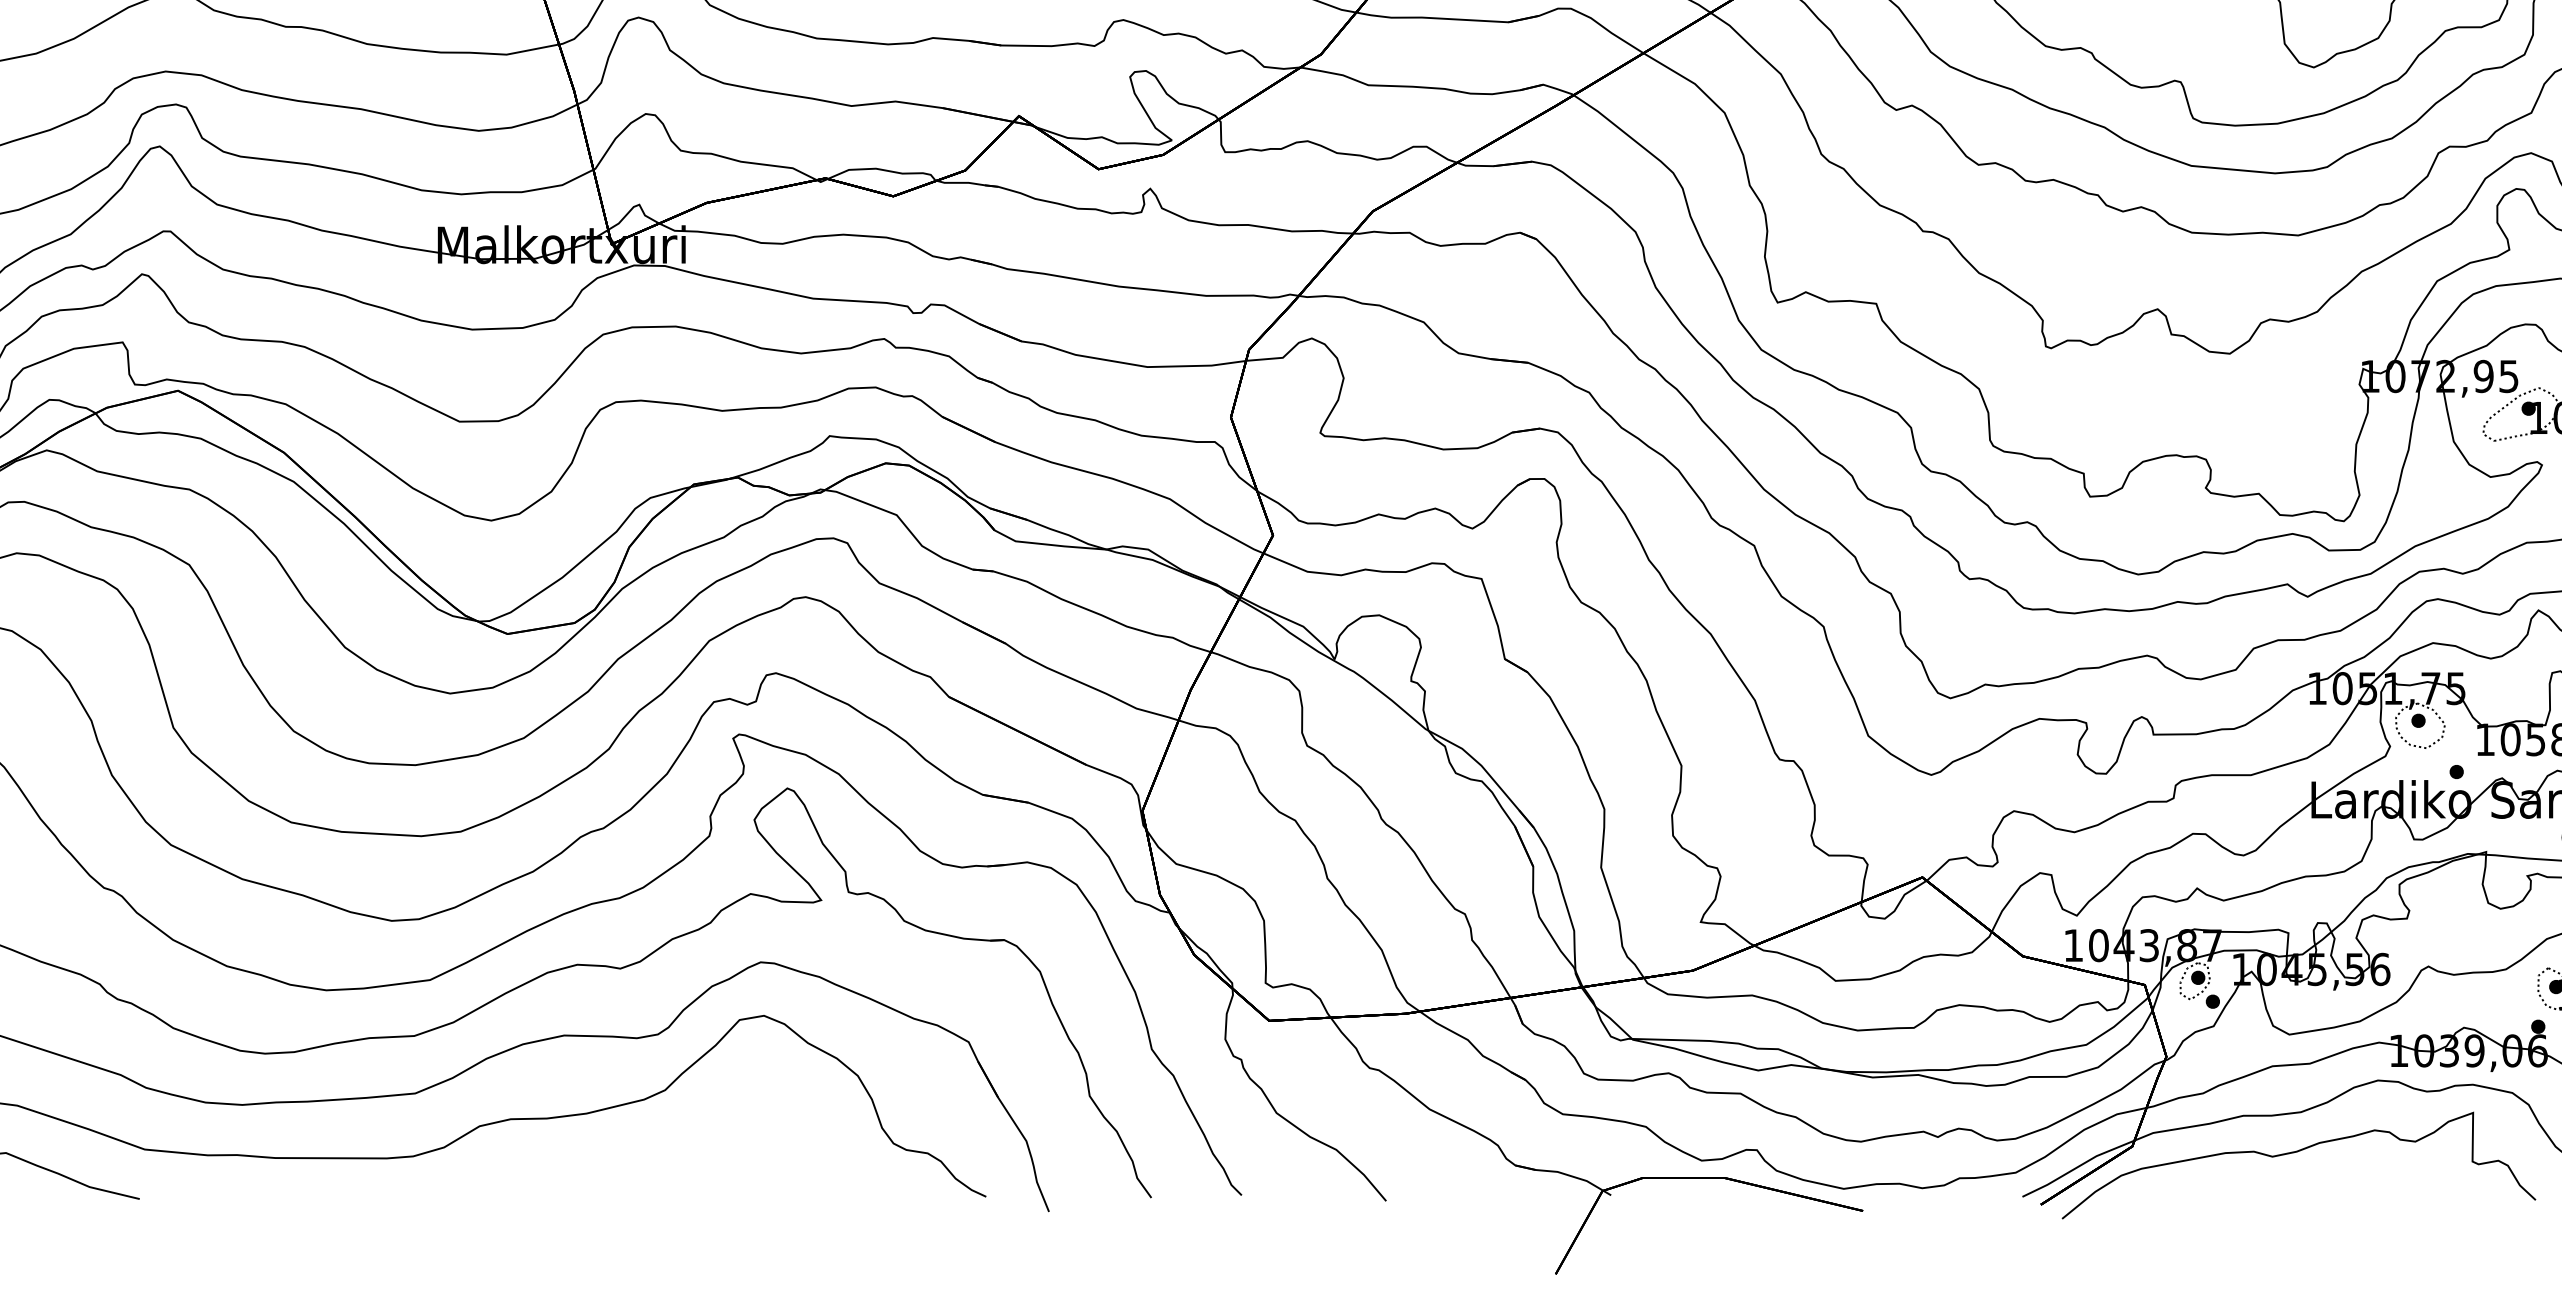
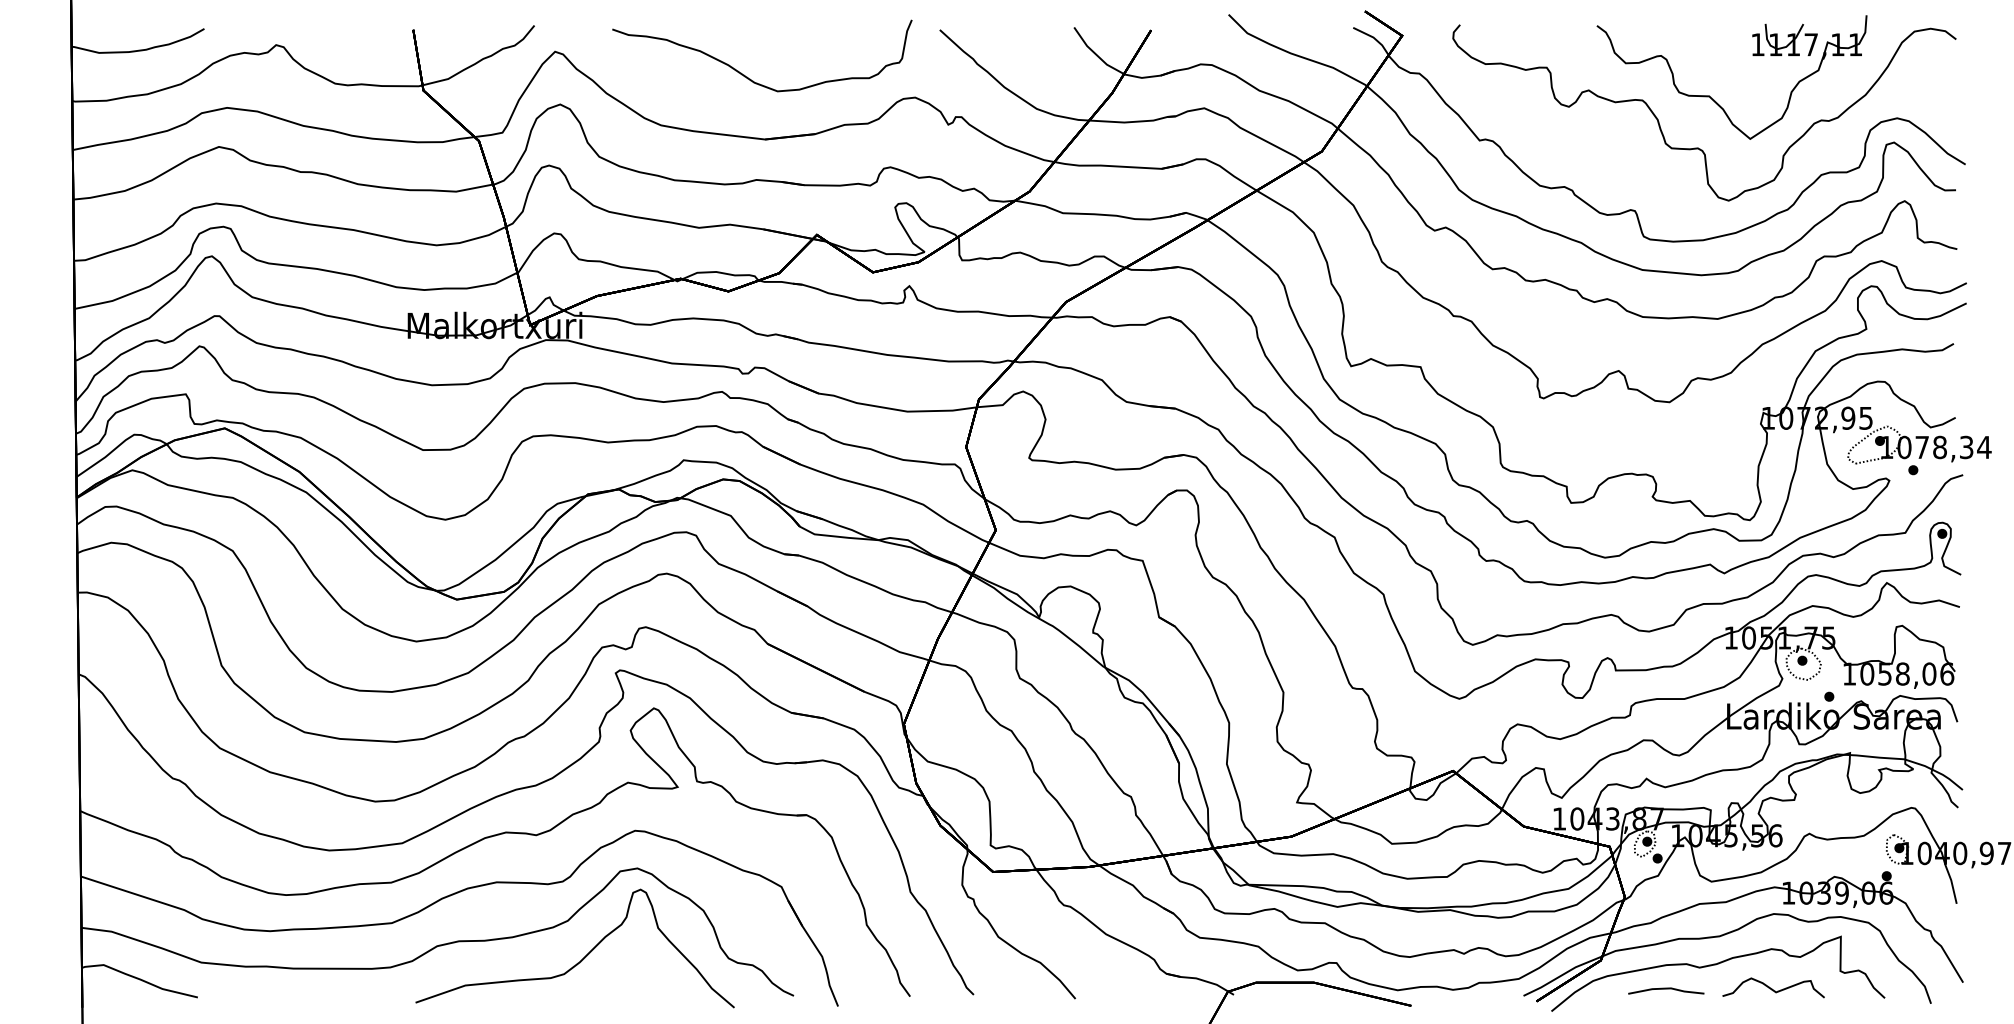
curve: (687, 1142) -> (583, 957), added
curve: (2376, 1186) -> (1772, 988), added
line: (2225, 1187) -> (1666, 989), added

